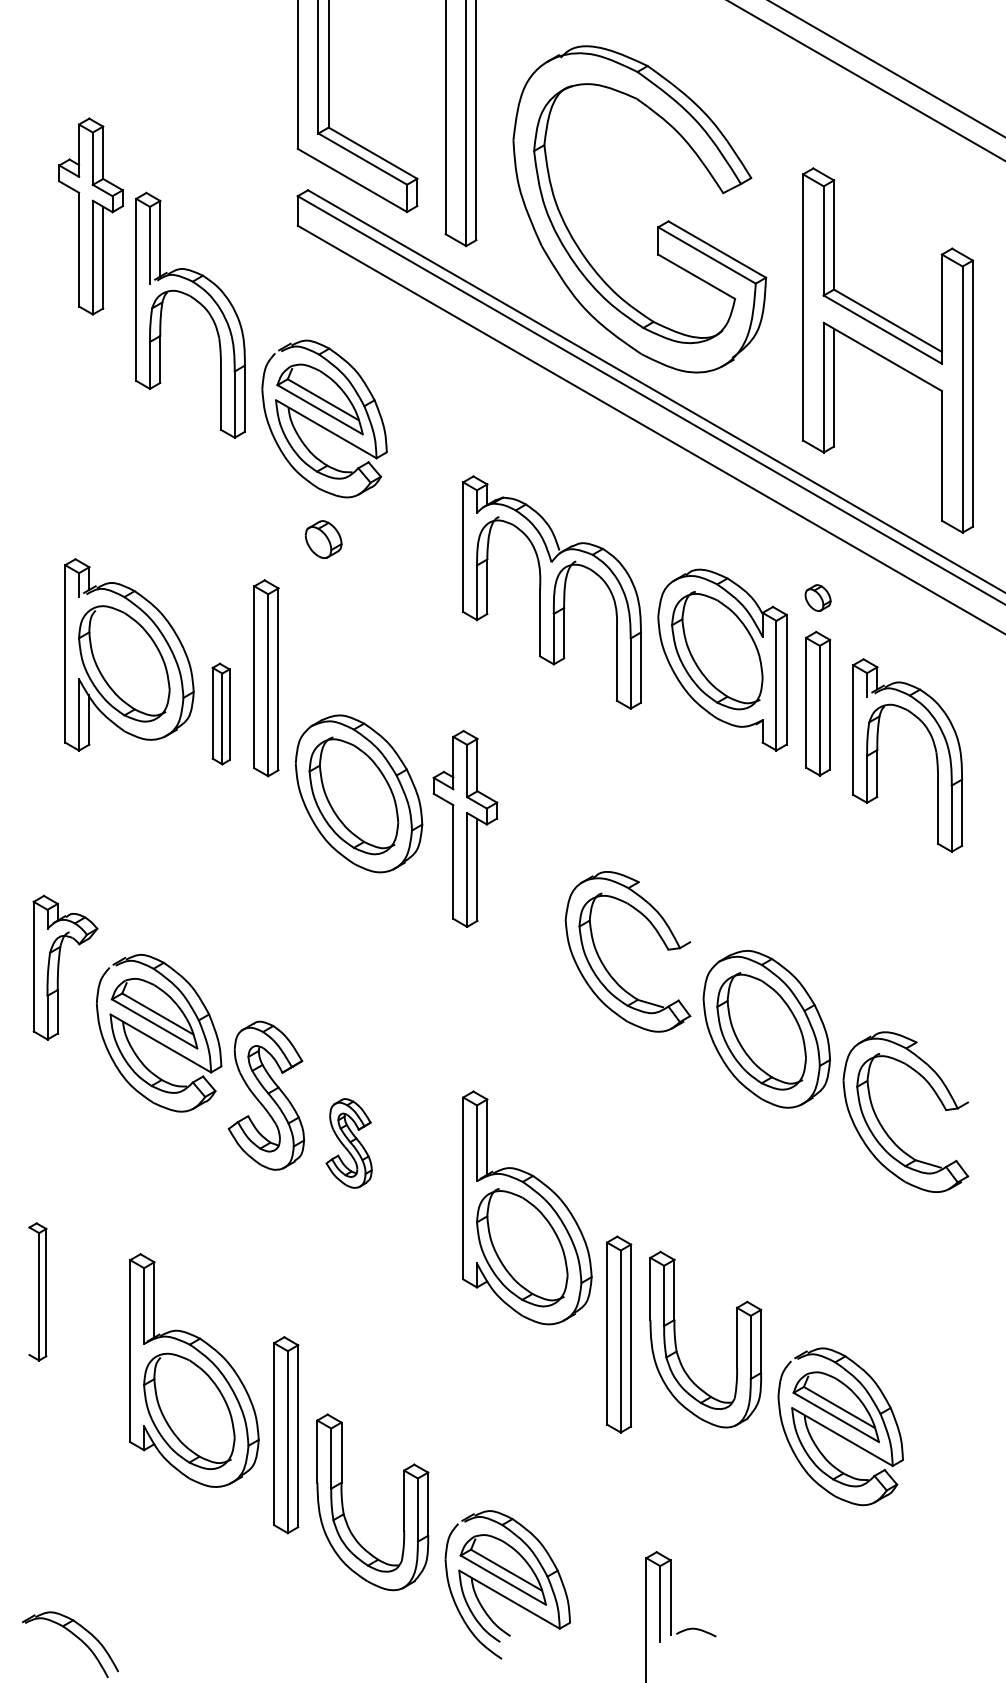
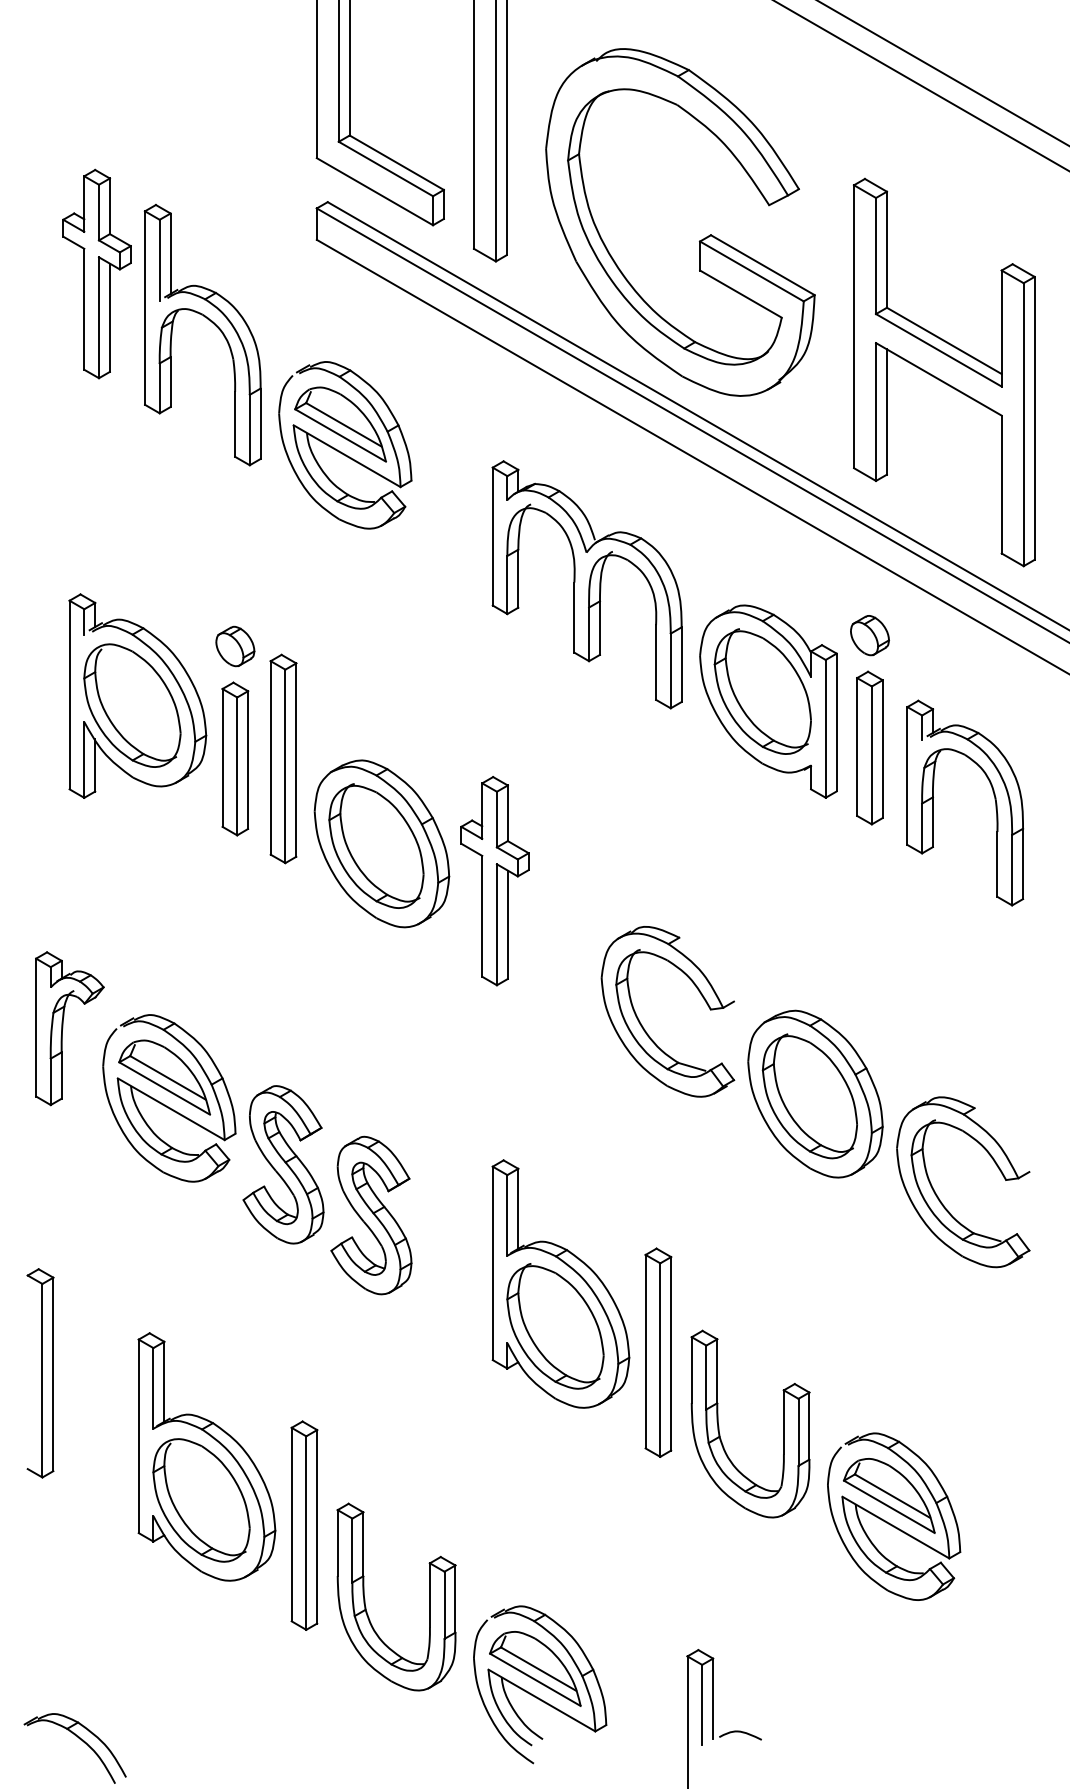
part: (90, 216) -> (96, 273), moved
part: (323, 539) -> (235, 646), moved
part: (551, 592) -> (586, 584), moved
part: (817, 597) -> (869, 635), size x1.43
part: (266, 677) -> (283, 758), moved
part: (221, 713) -> (235, 758), size x1.43
part: (349, 1143) -> (371, 1215), size x1.67
part: (37, 1292) -> (40, 1373), size x1.43
part: (619, 1334) -> (658, 1352), moved

